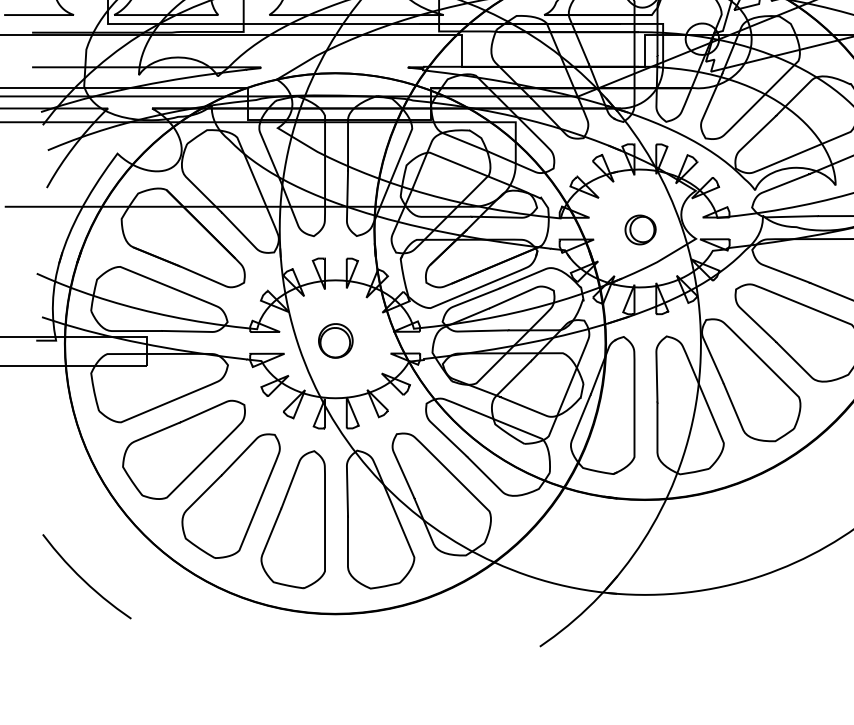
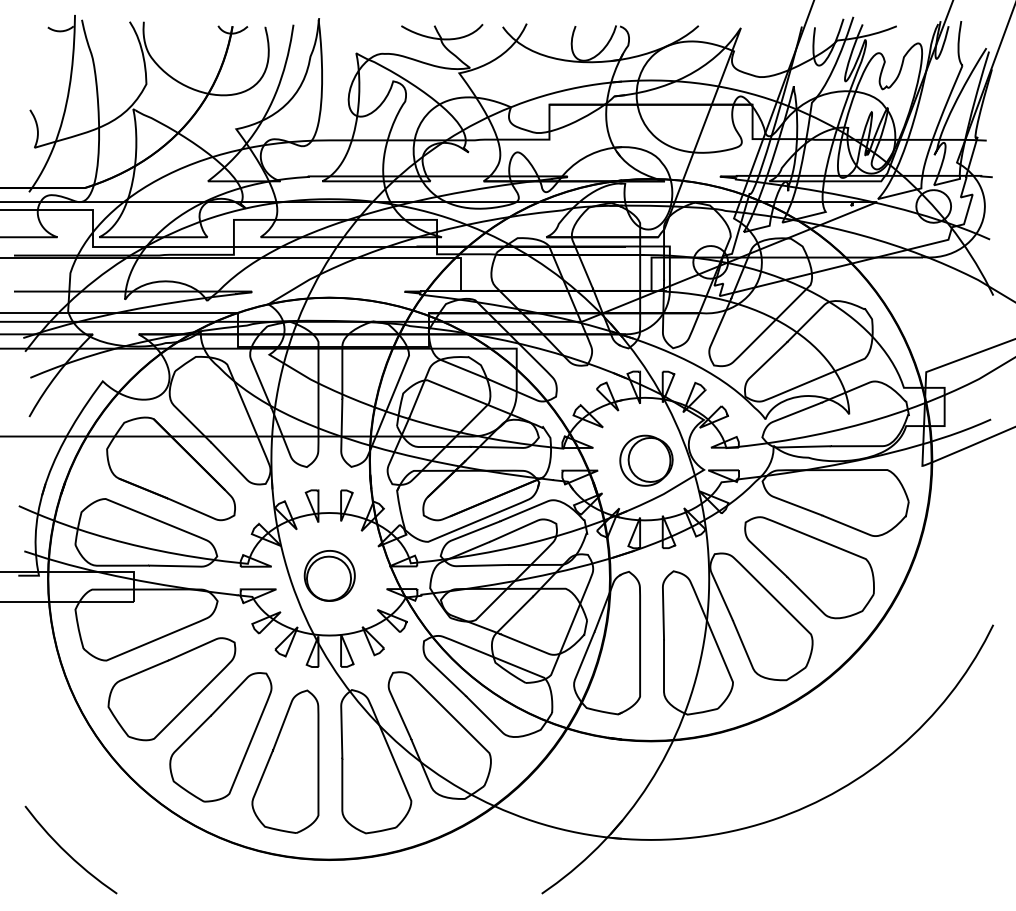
part: (640, 229) -> (646, 460), size x1.67
part: (335, 340) -> (329, 575), size x1.43
curve: (83, 579) -> (67, 852), moved

